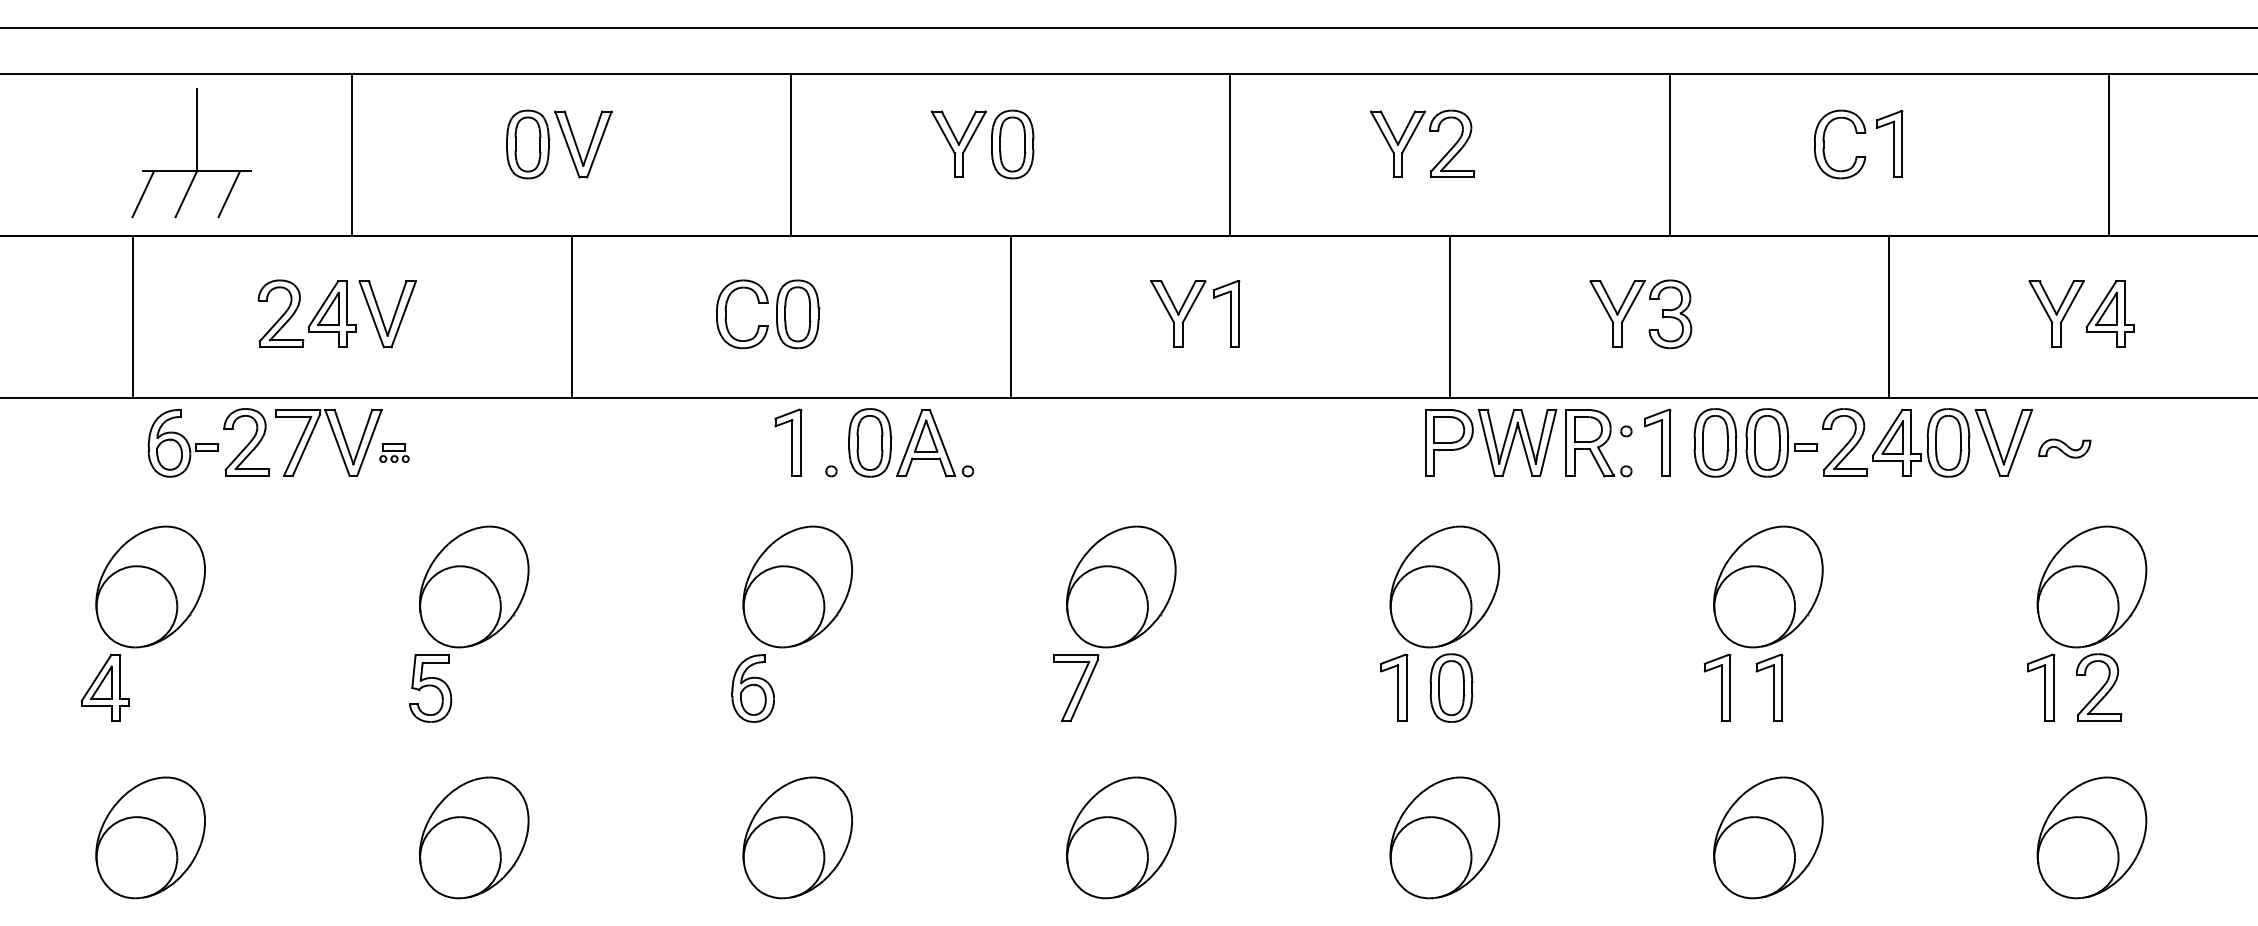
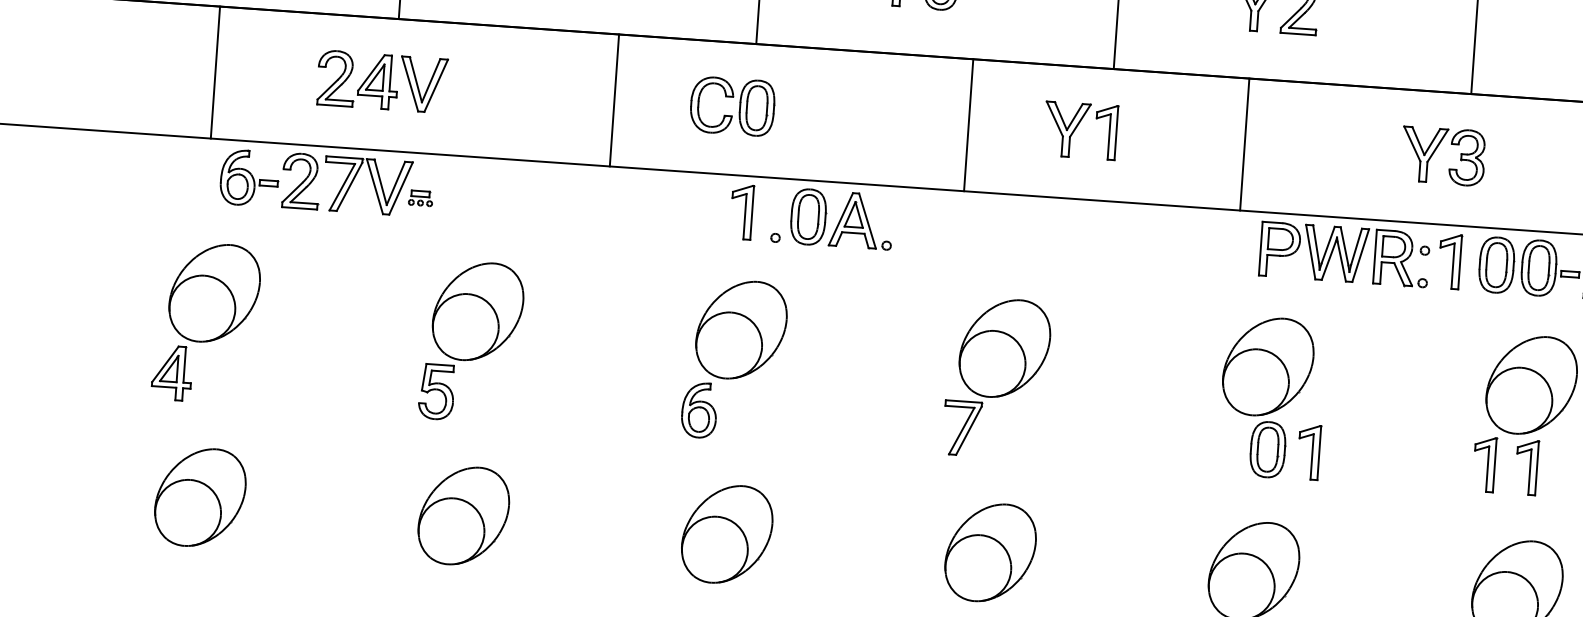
line: (571, 317) -> (614, 100), moved
line: (1010, 317) -> (968, 125), moved
line: (1450, 317) -> (1245, 144), moved
part: (1394, 687) -> (1309, 452), moved

